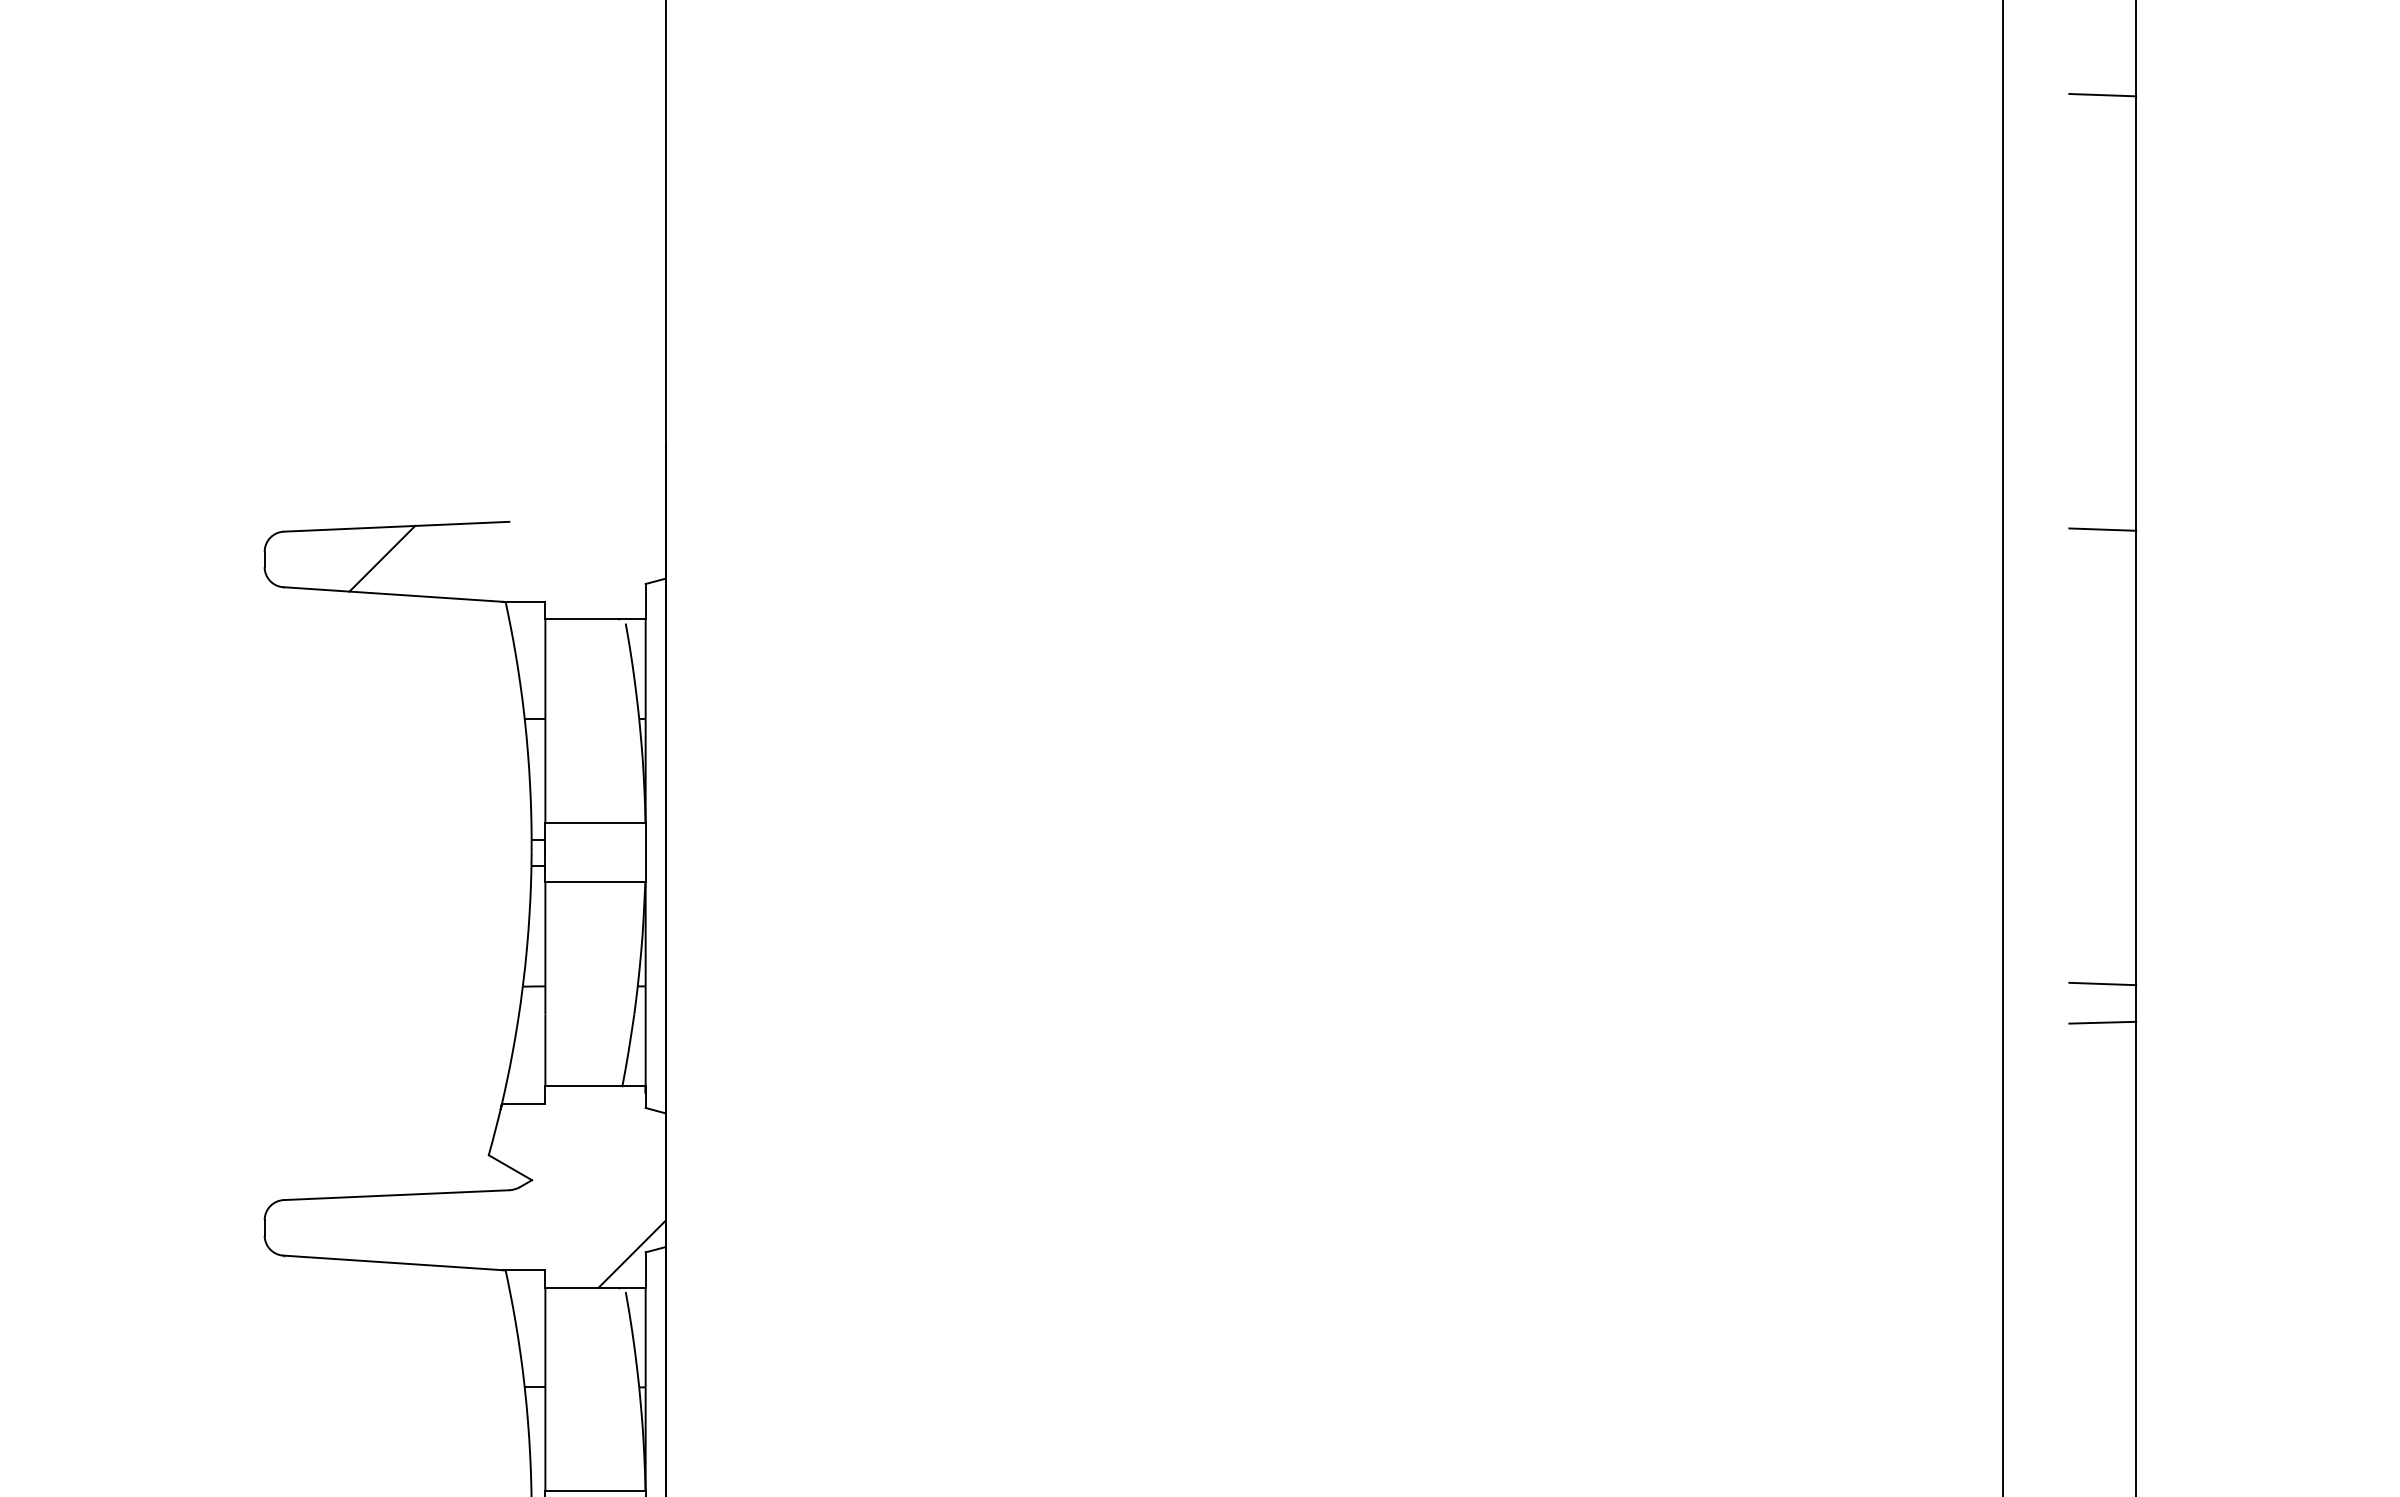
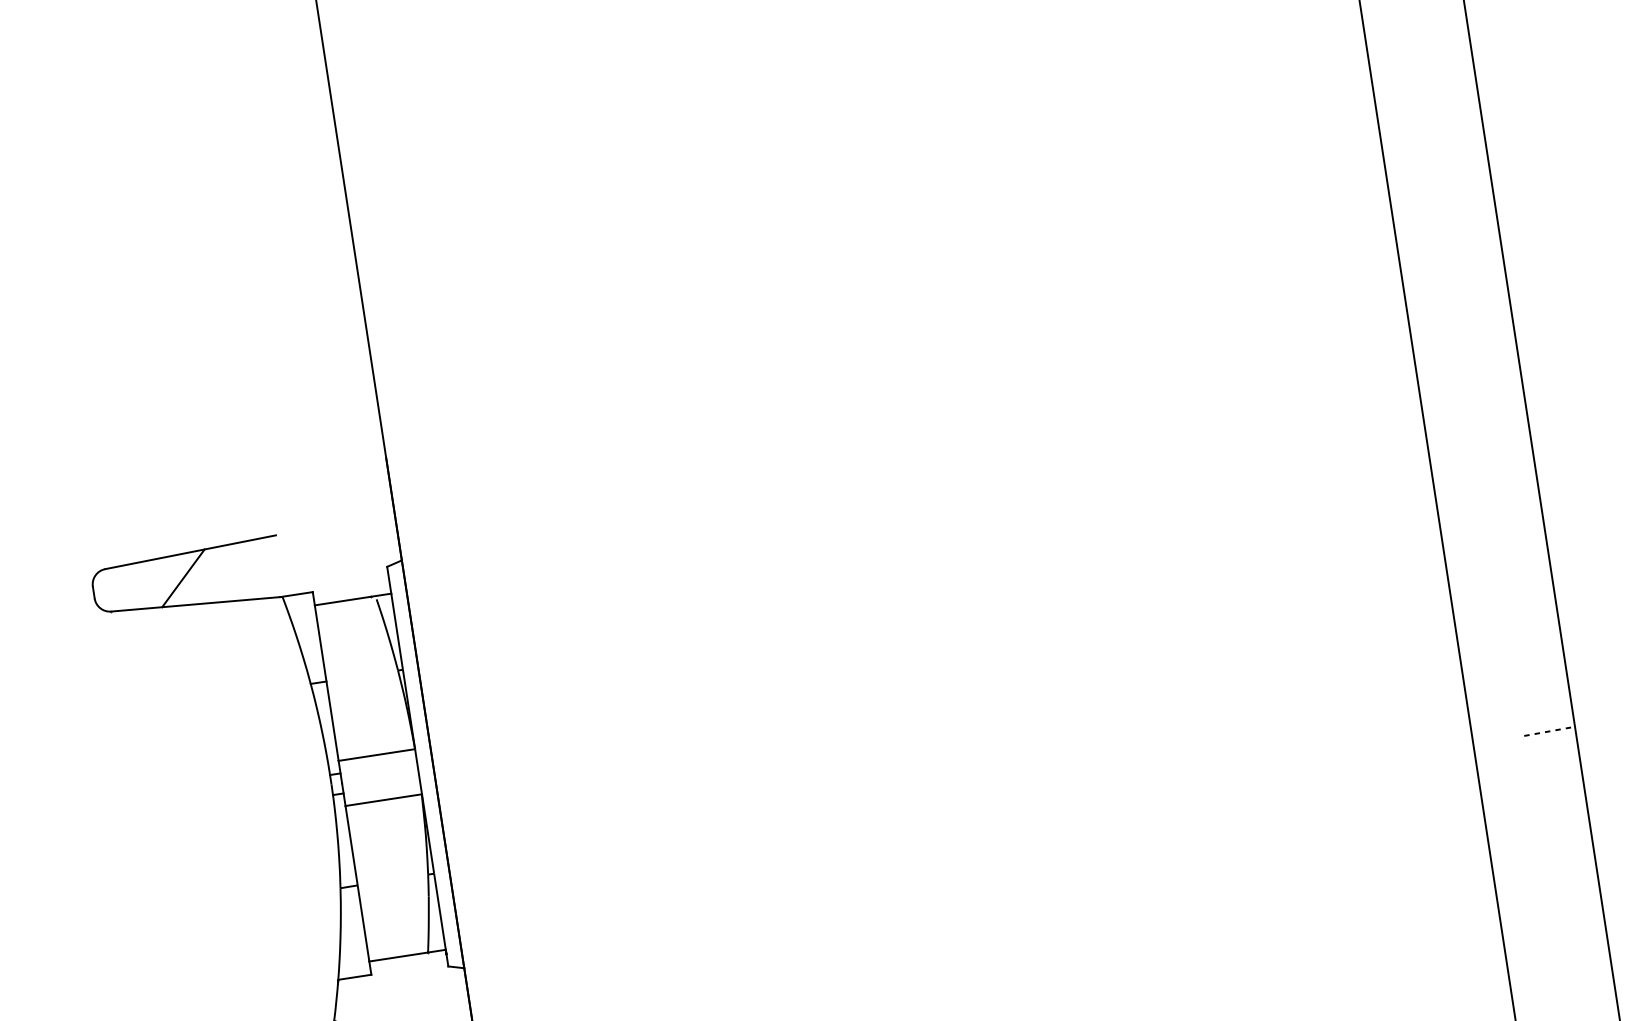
line: (2102, 95) -> (1441, 24), removed
line: (2102, 529) -> (1491, 355), removed
line: (2102, 983) -> (1544, 701), removed
line: (2103, 1022) -> (1550, 731), solid -> dashed

